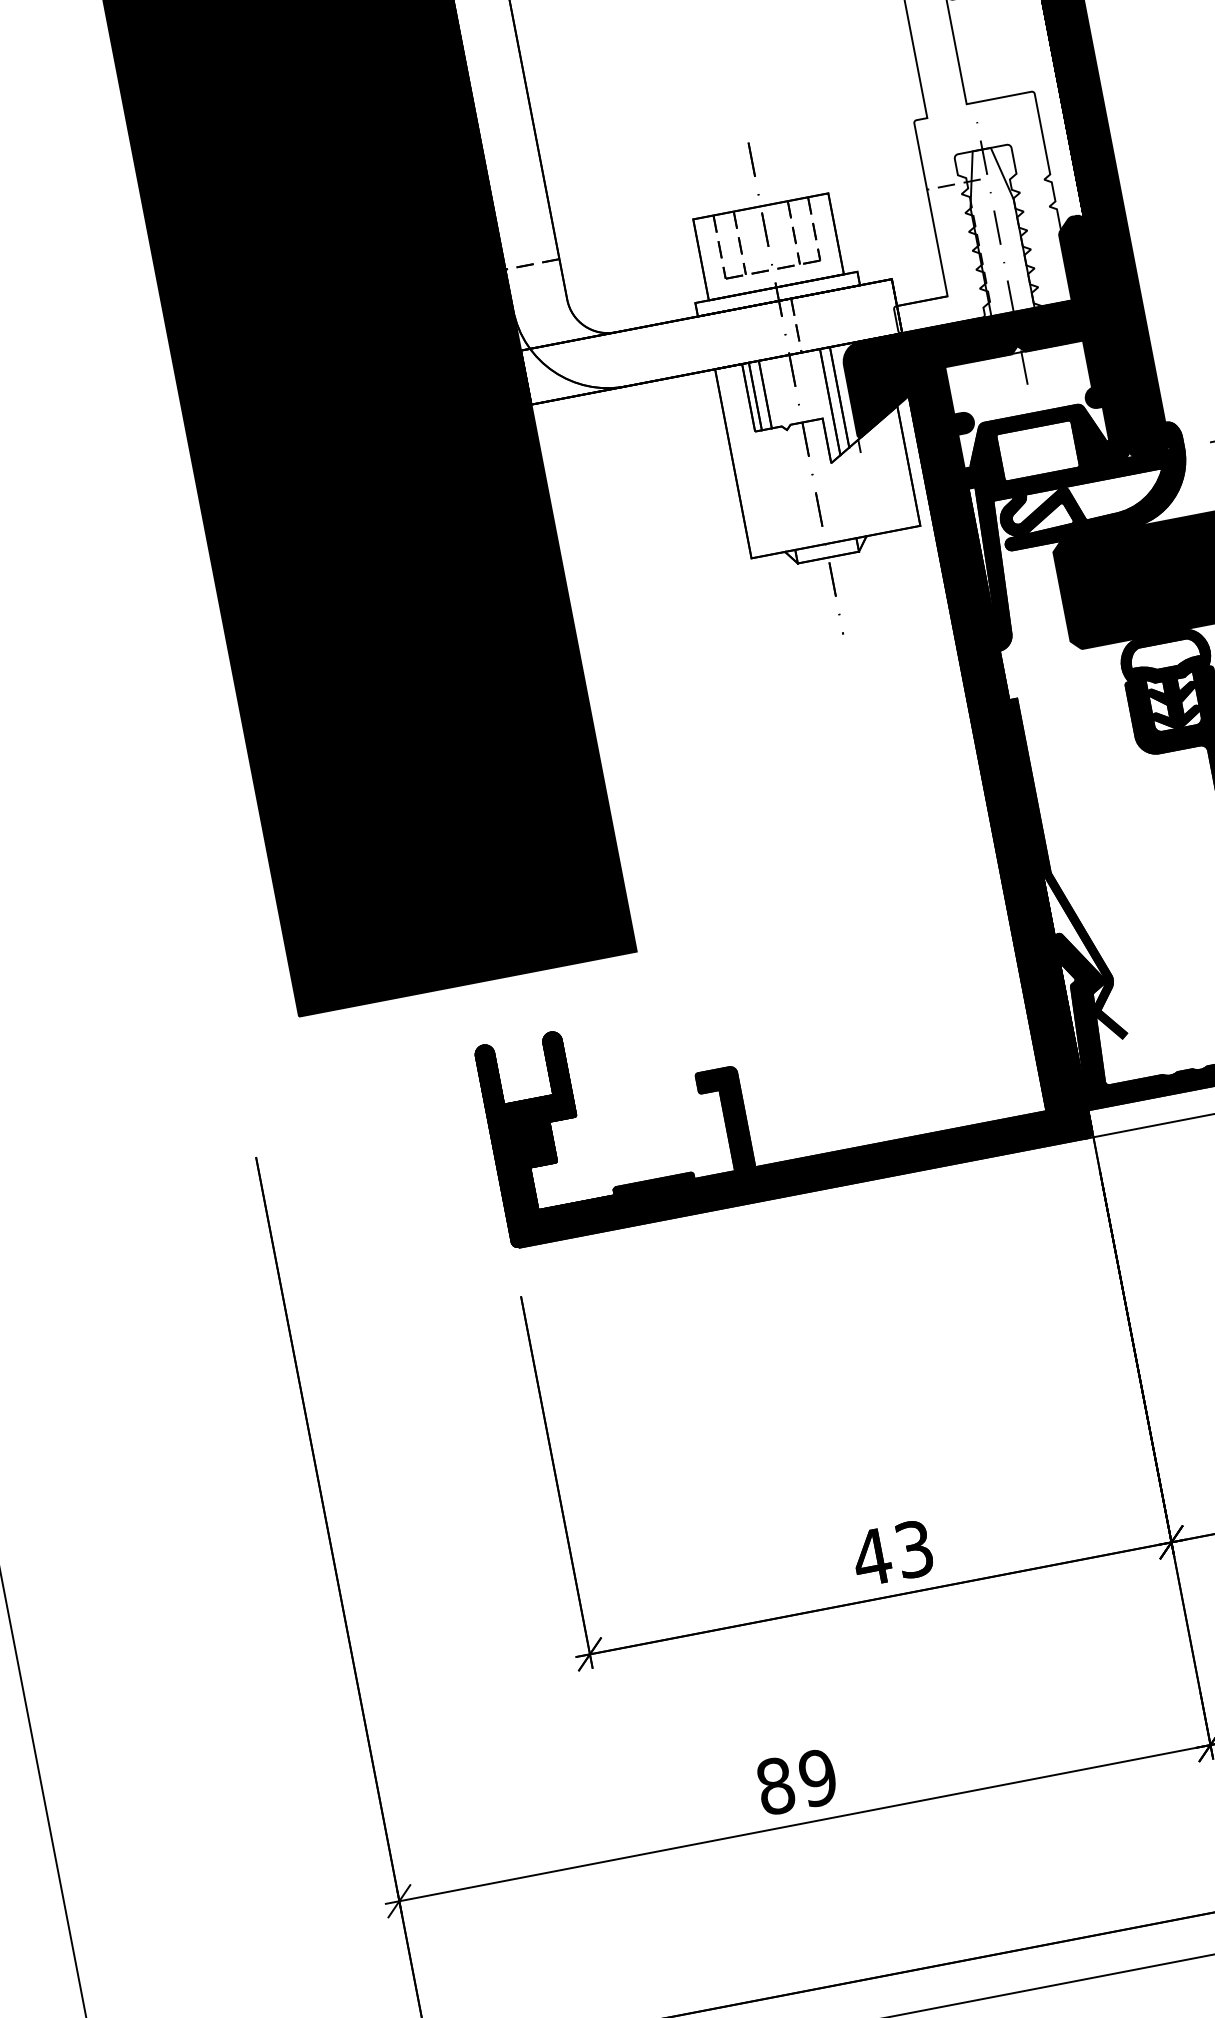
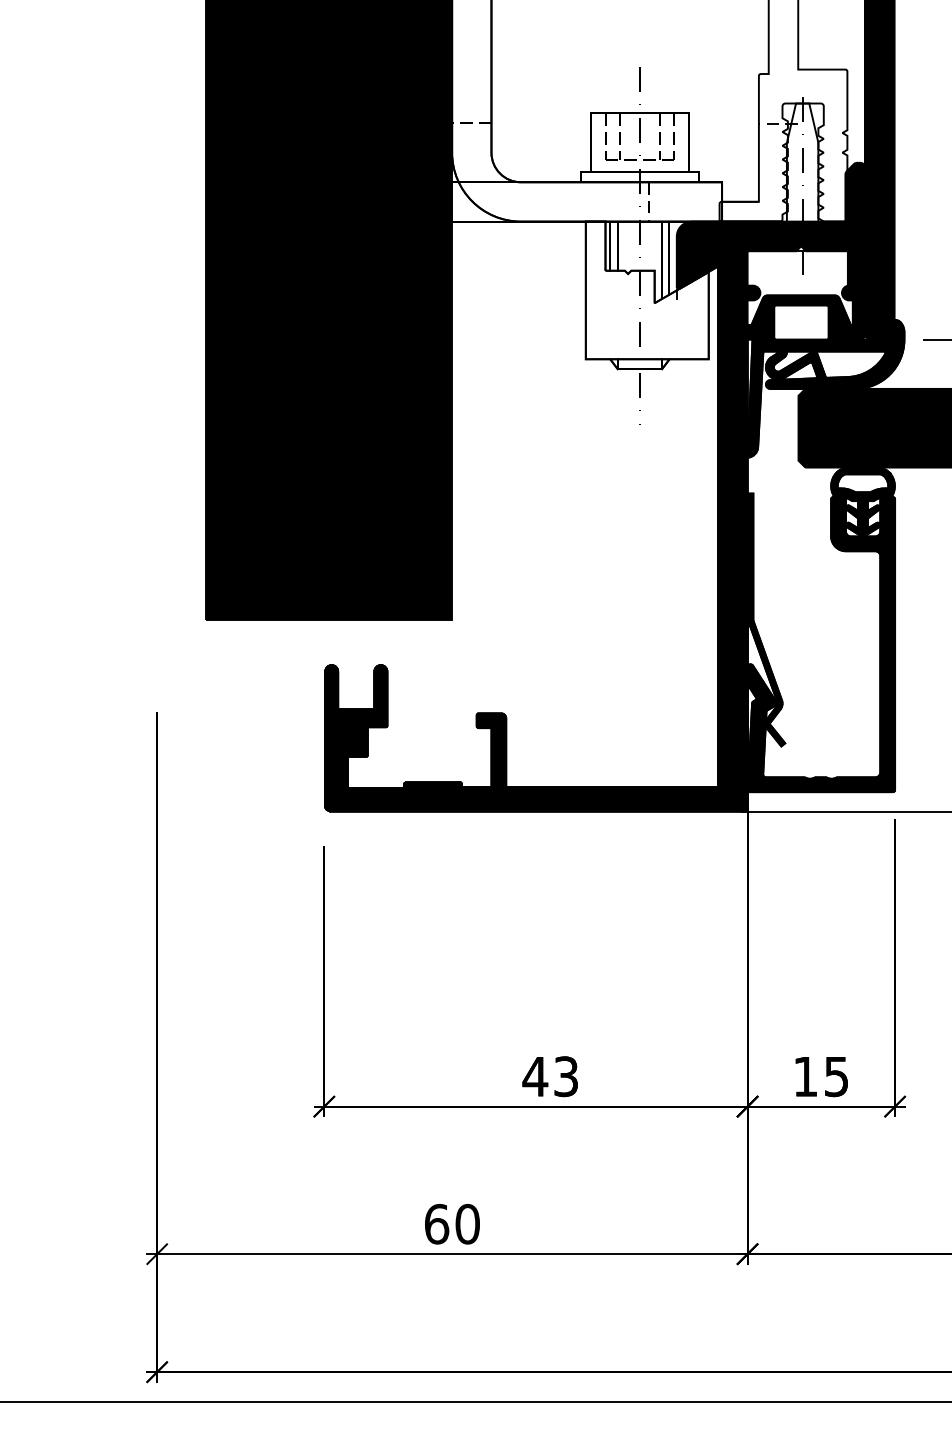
text: (795, 1781) -> (451, 1223), 89 -> 60

